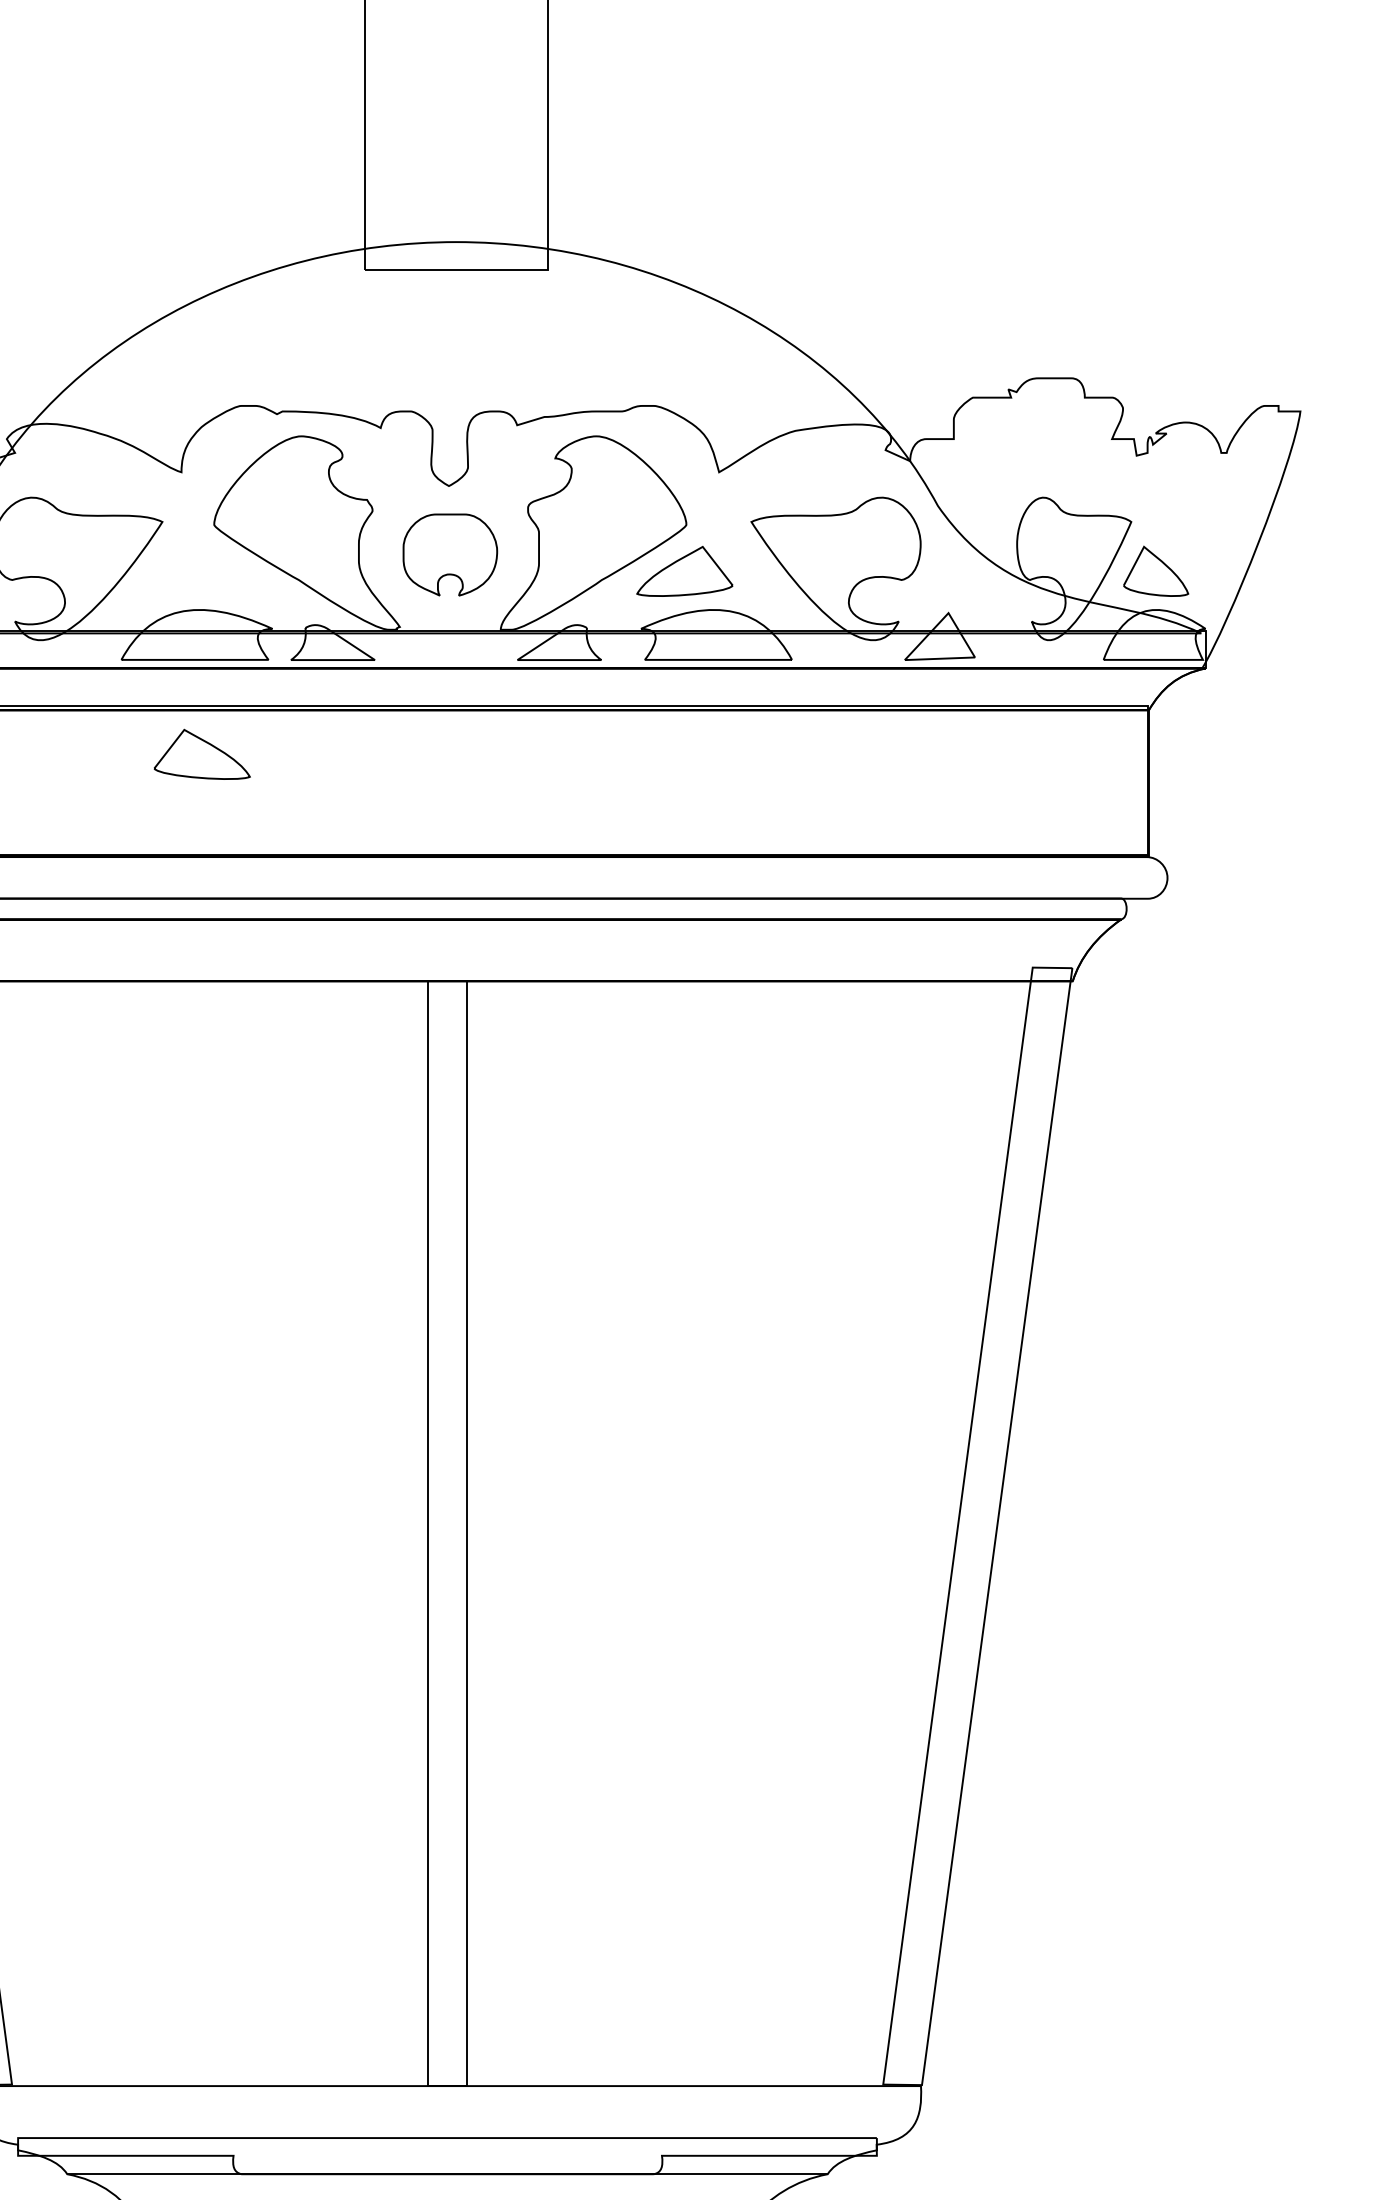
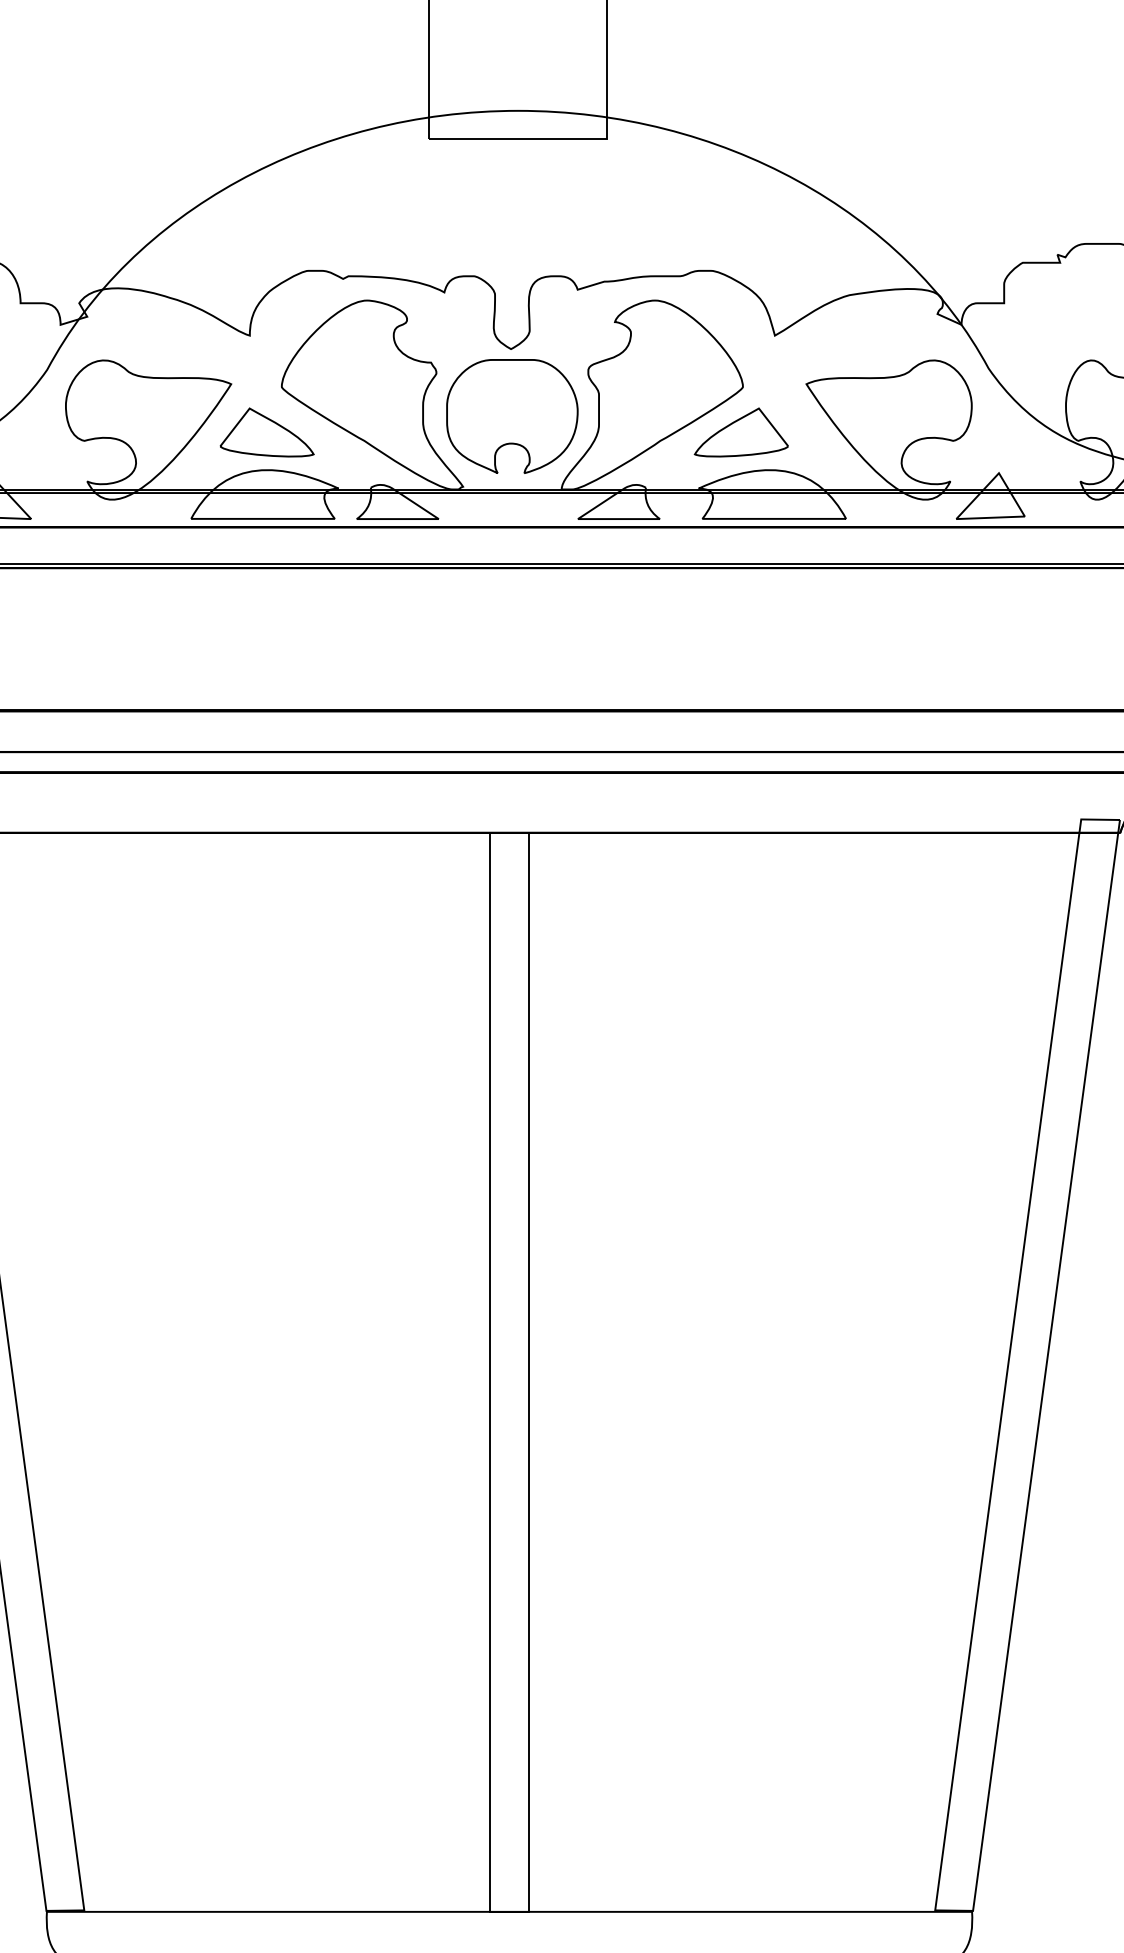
part: (450, 554) -> (512, 415), size x1.43
part: (201, 753) -> (266, 431), moved

